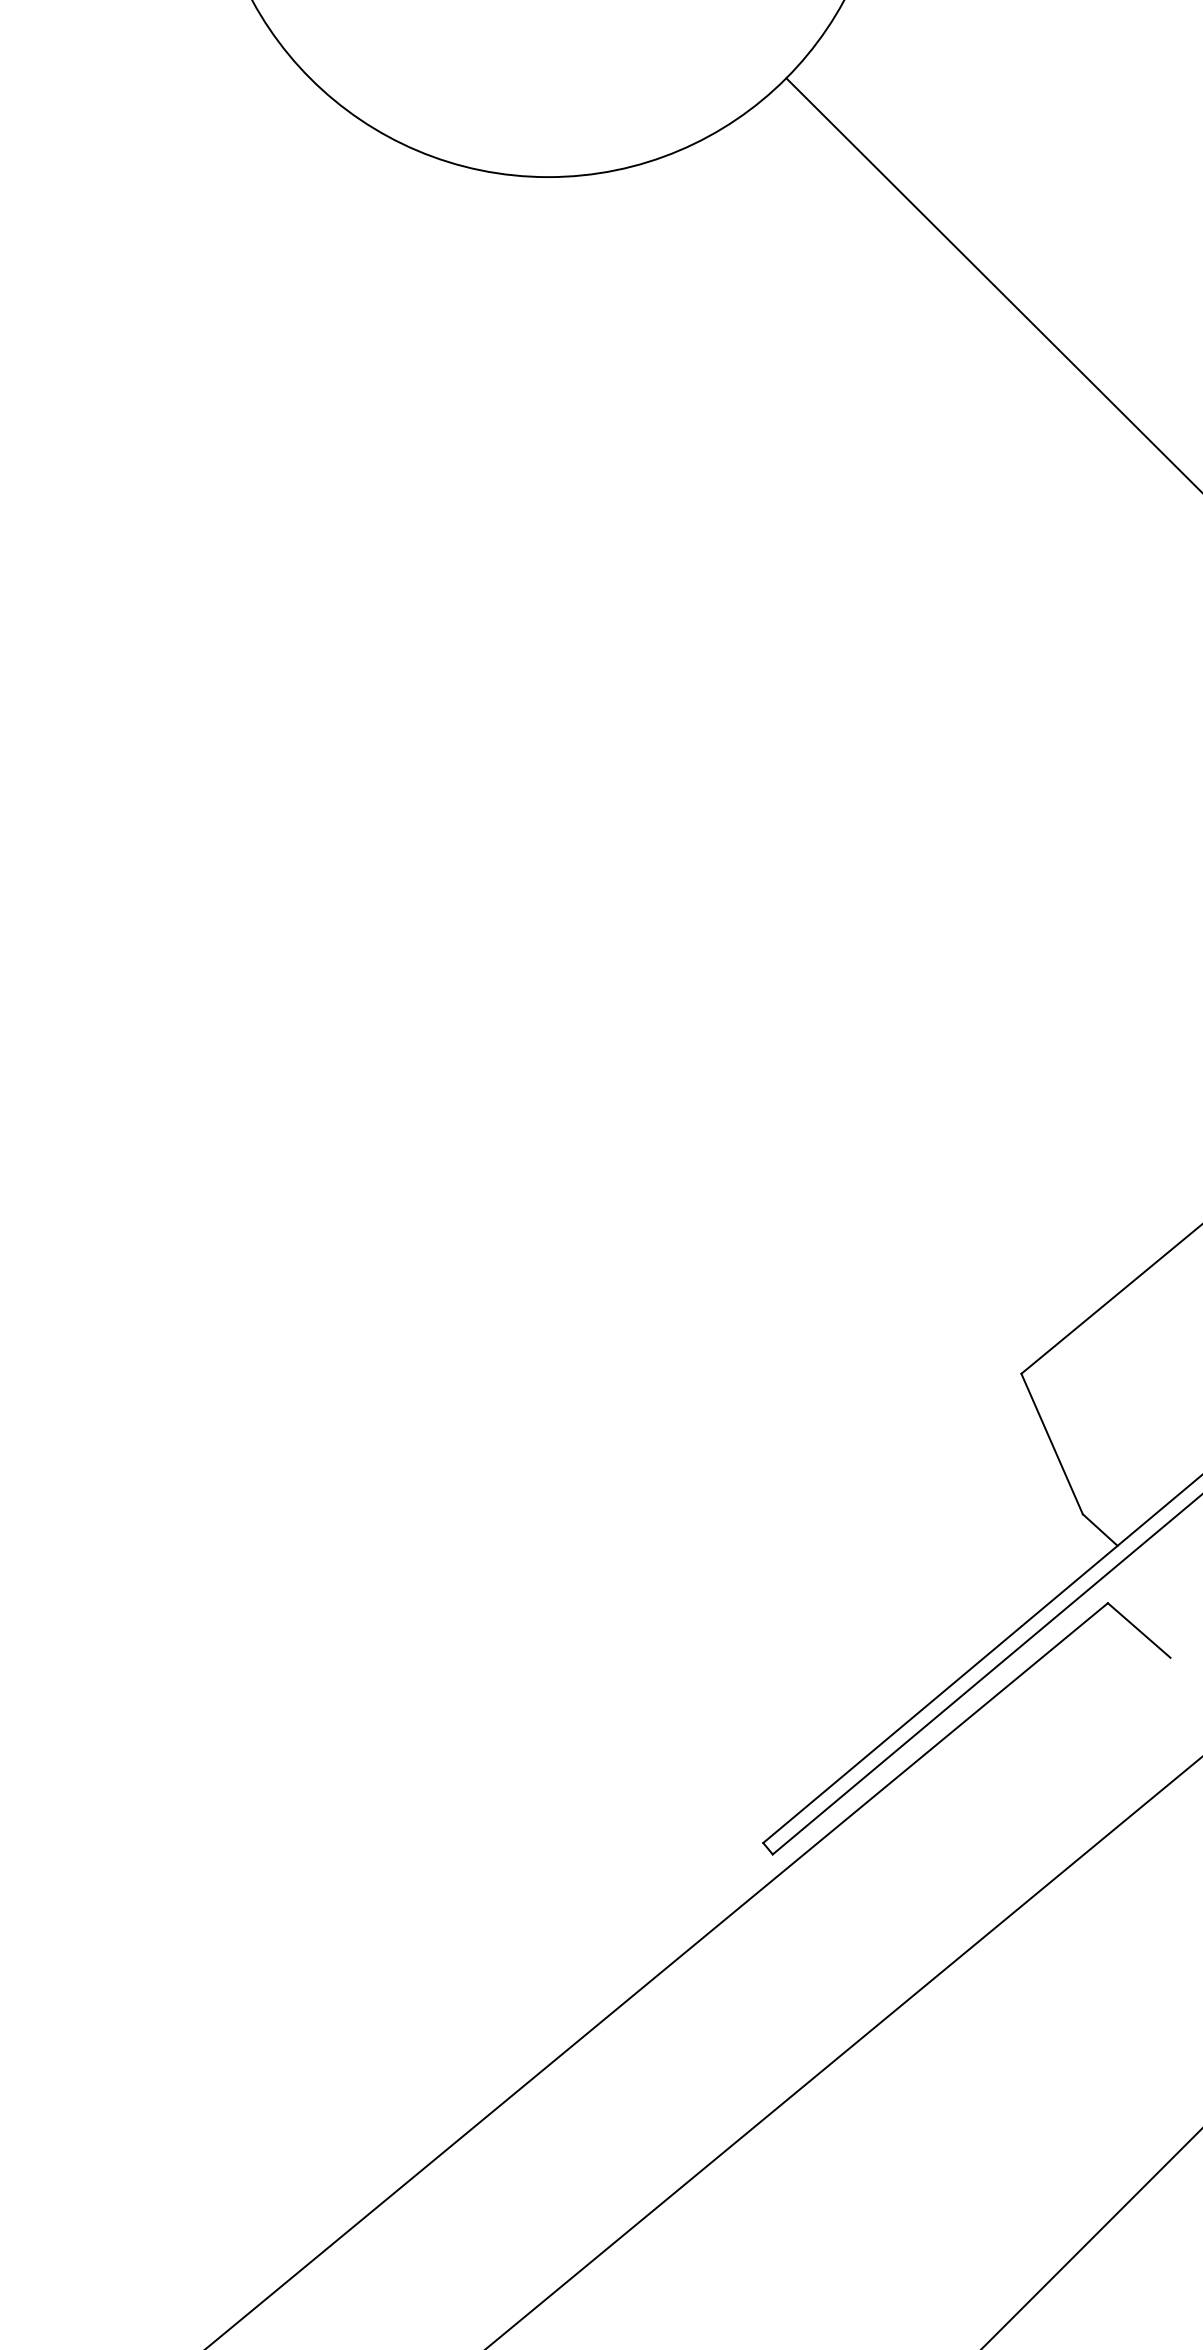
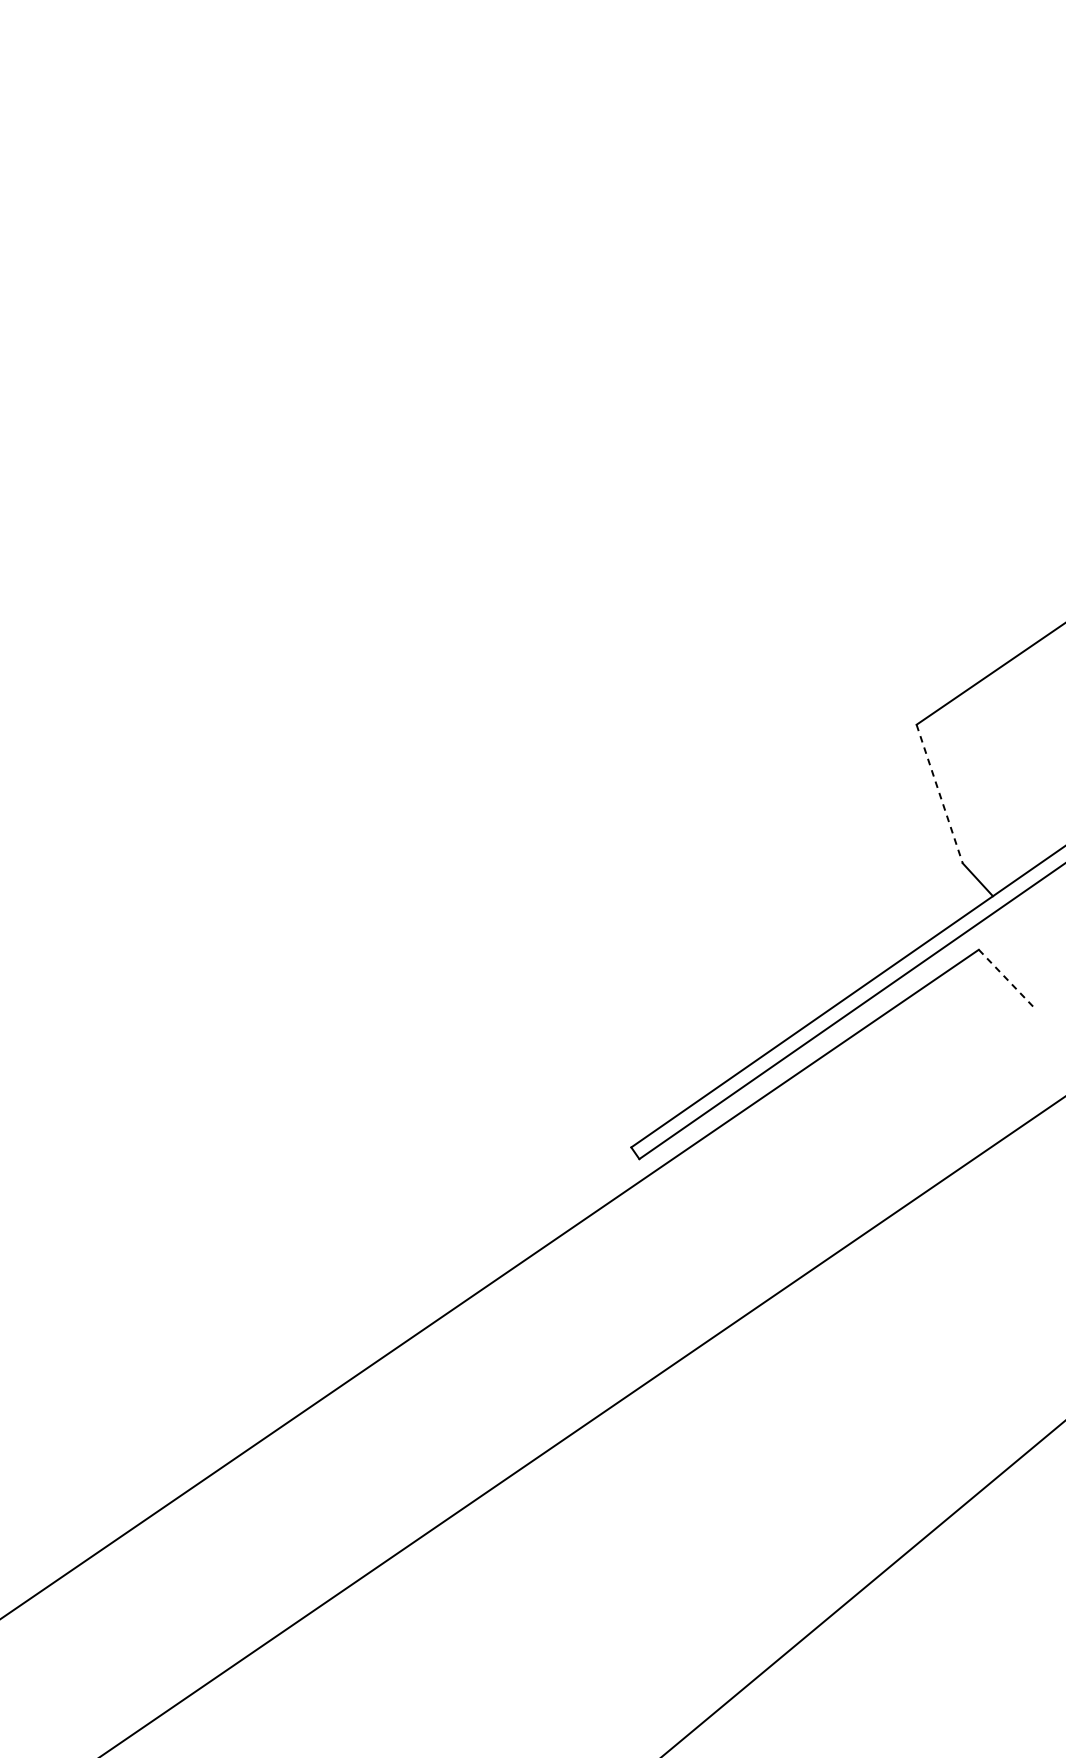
line: (1052, 1444) -> (939, 794), solid -> dashed
line: (1139, 1630) -> (1006, 978), solid -> dashed

